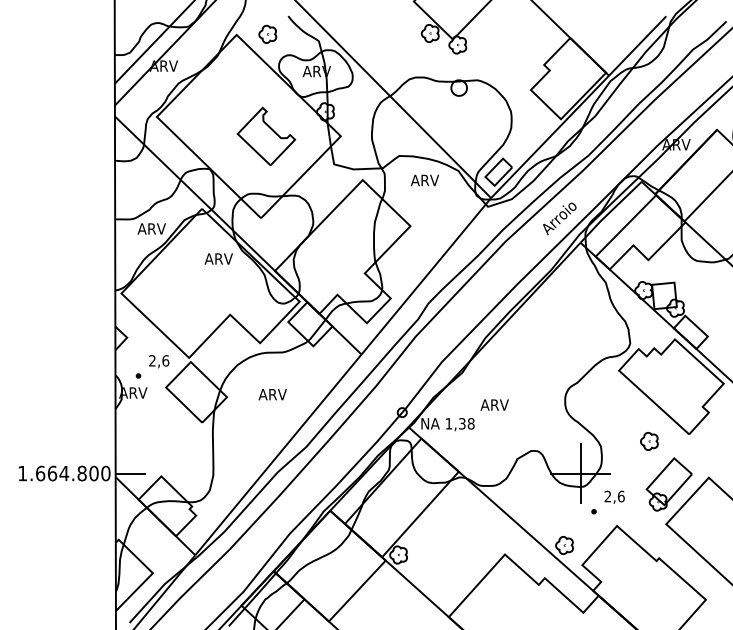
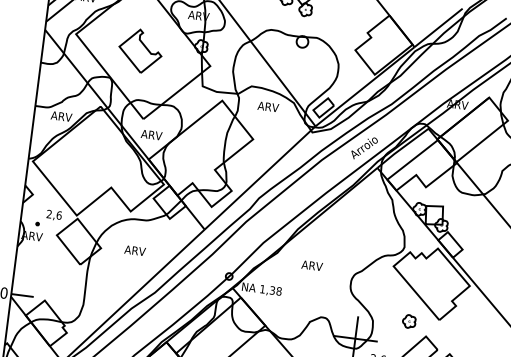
part: (266, 135) -> (140, 50), moved
text: (218, 258) -> (151, 134), moved
text: (494, 404) -> (312, 265), moved

